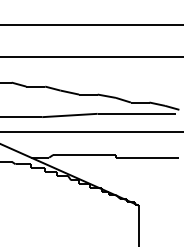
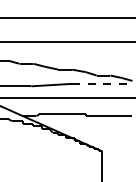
line: (136, 113) -> (100, 83), solid -> dashed

